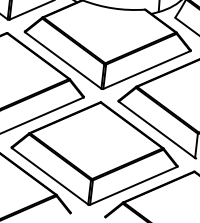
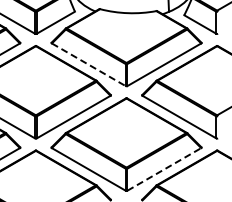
line: (62, 60) -> (88, 64), solid -> dashed
line: (133, 185) -> (164, 169), solid -> dashed

